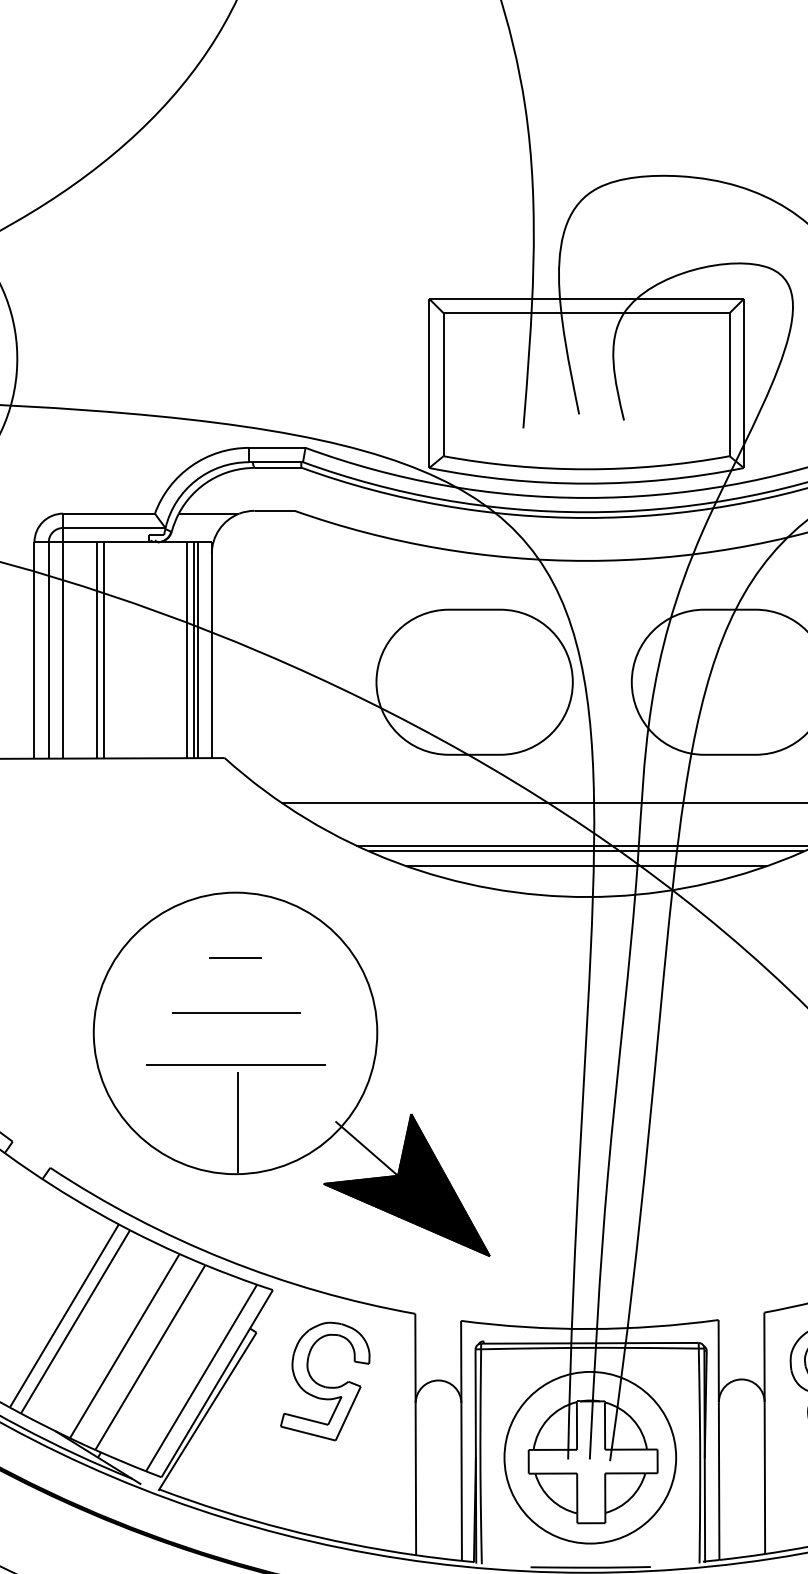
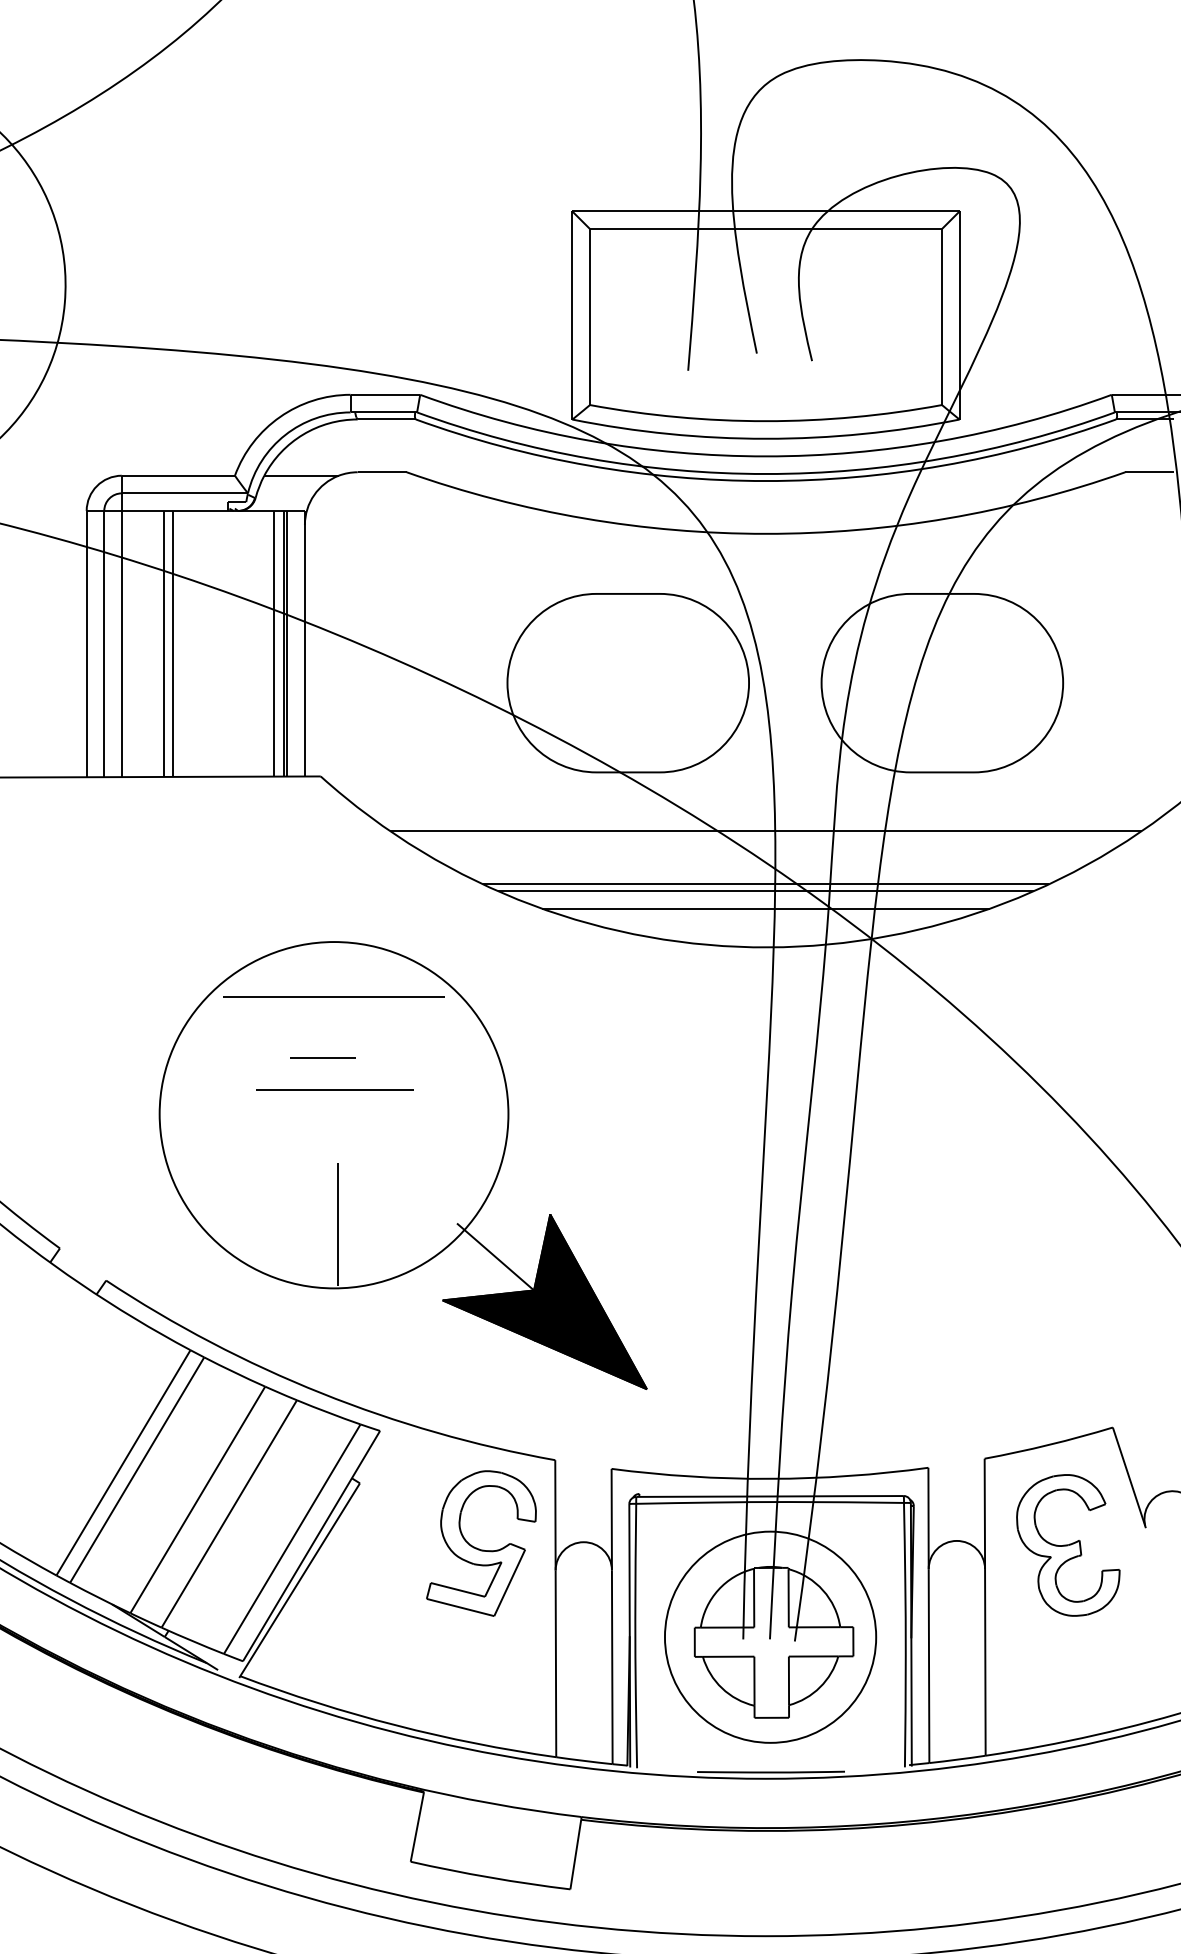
line: (235, 957) -> (322, 1057), moved
line: (235, 1064) -> (333, 996), moved
part: (325, 1381) -> (481, 1543), moved

